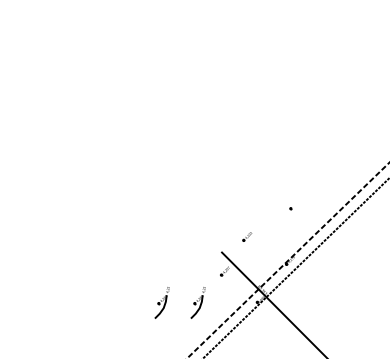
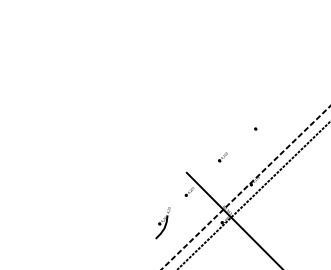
part: (247, 236) -> (223, 156), moved
part: (161, 302) -> (126, 222), removed

